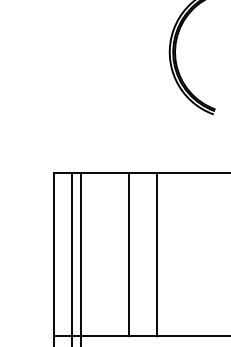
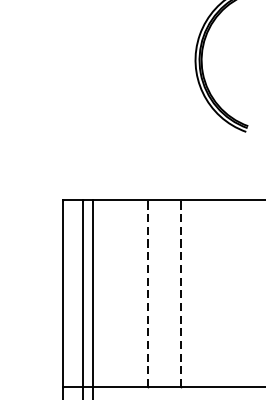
line: (128, 253) -> (147, 292), solid -> dashed
line: (156, 253) -> (180, 292), solid -> dashed

